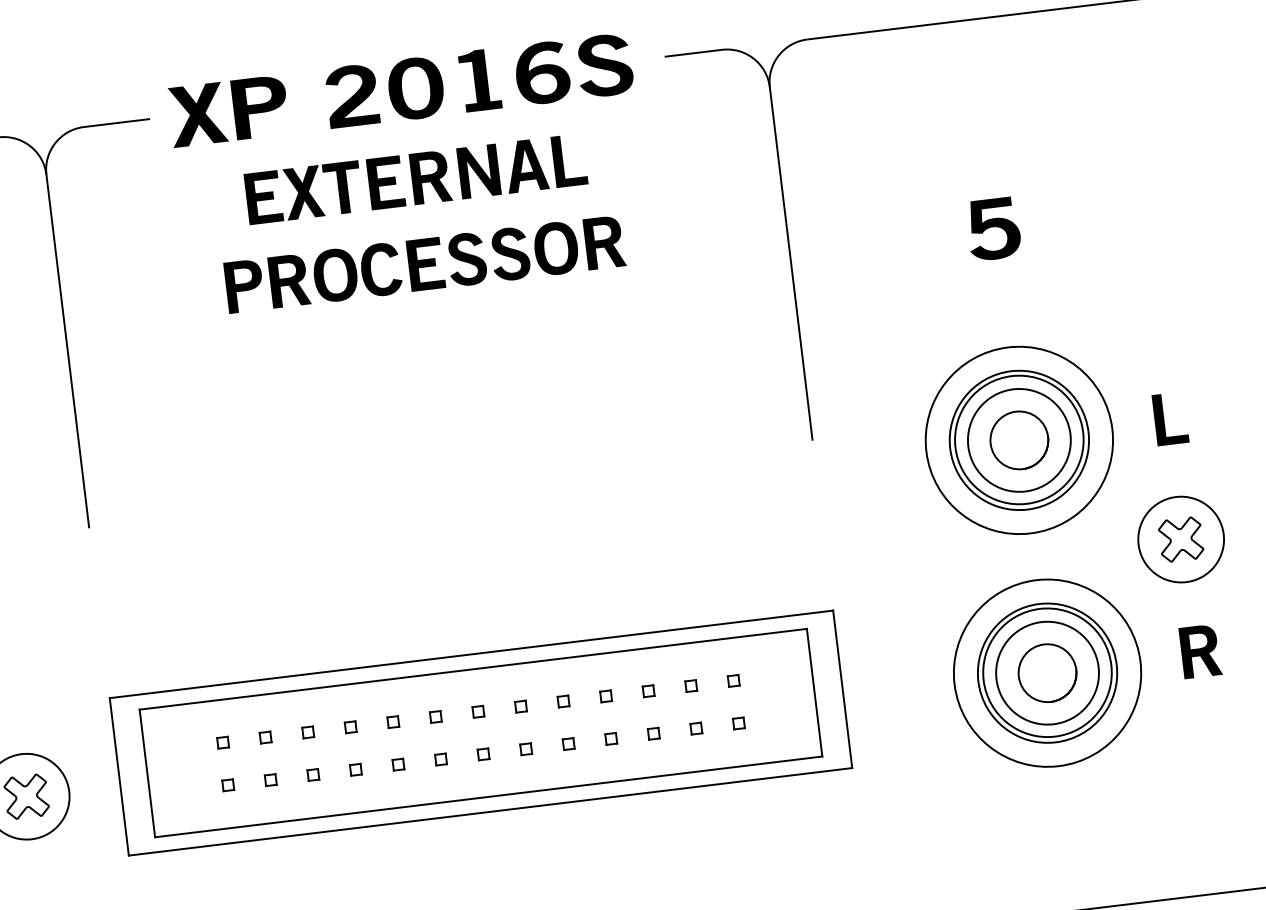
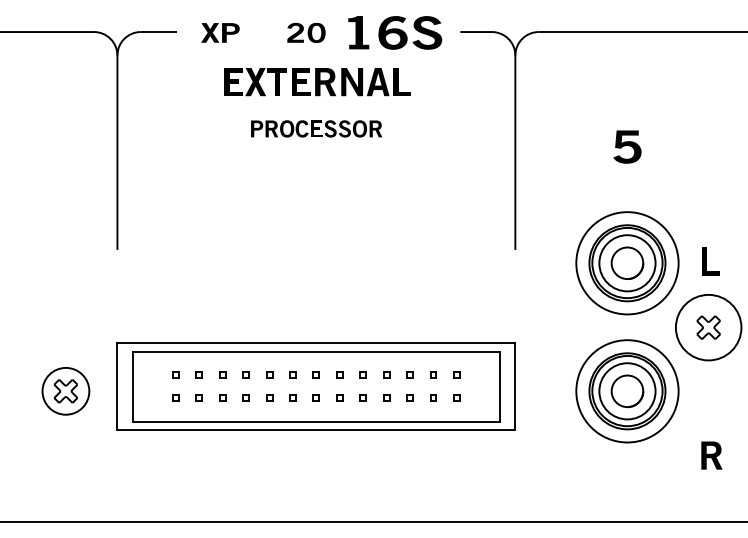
part: (385, 91) -> (306, 32), size x0.6
part: (228, 110) -> (220, 32), size x0.6
part: (424, 263) -> (316, 128), size x0.6
circle: (1180, 539) -> (708, 327), size x1.4
part: (1199, 651) -> (711, 455), moved

